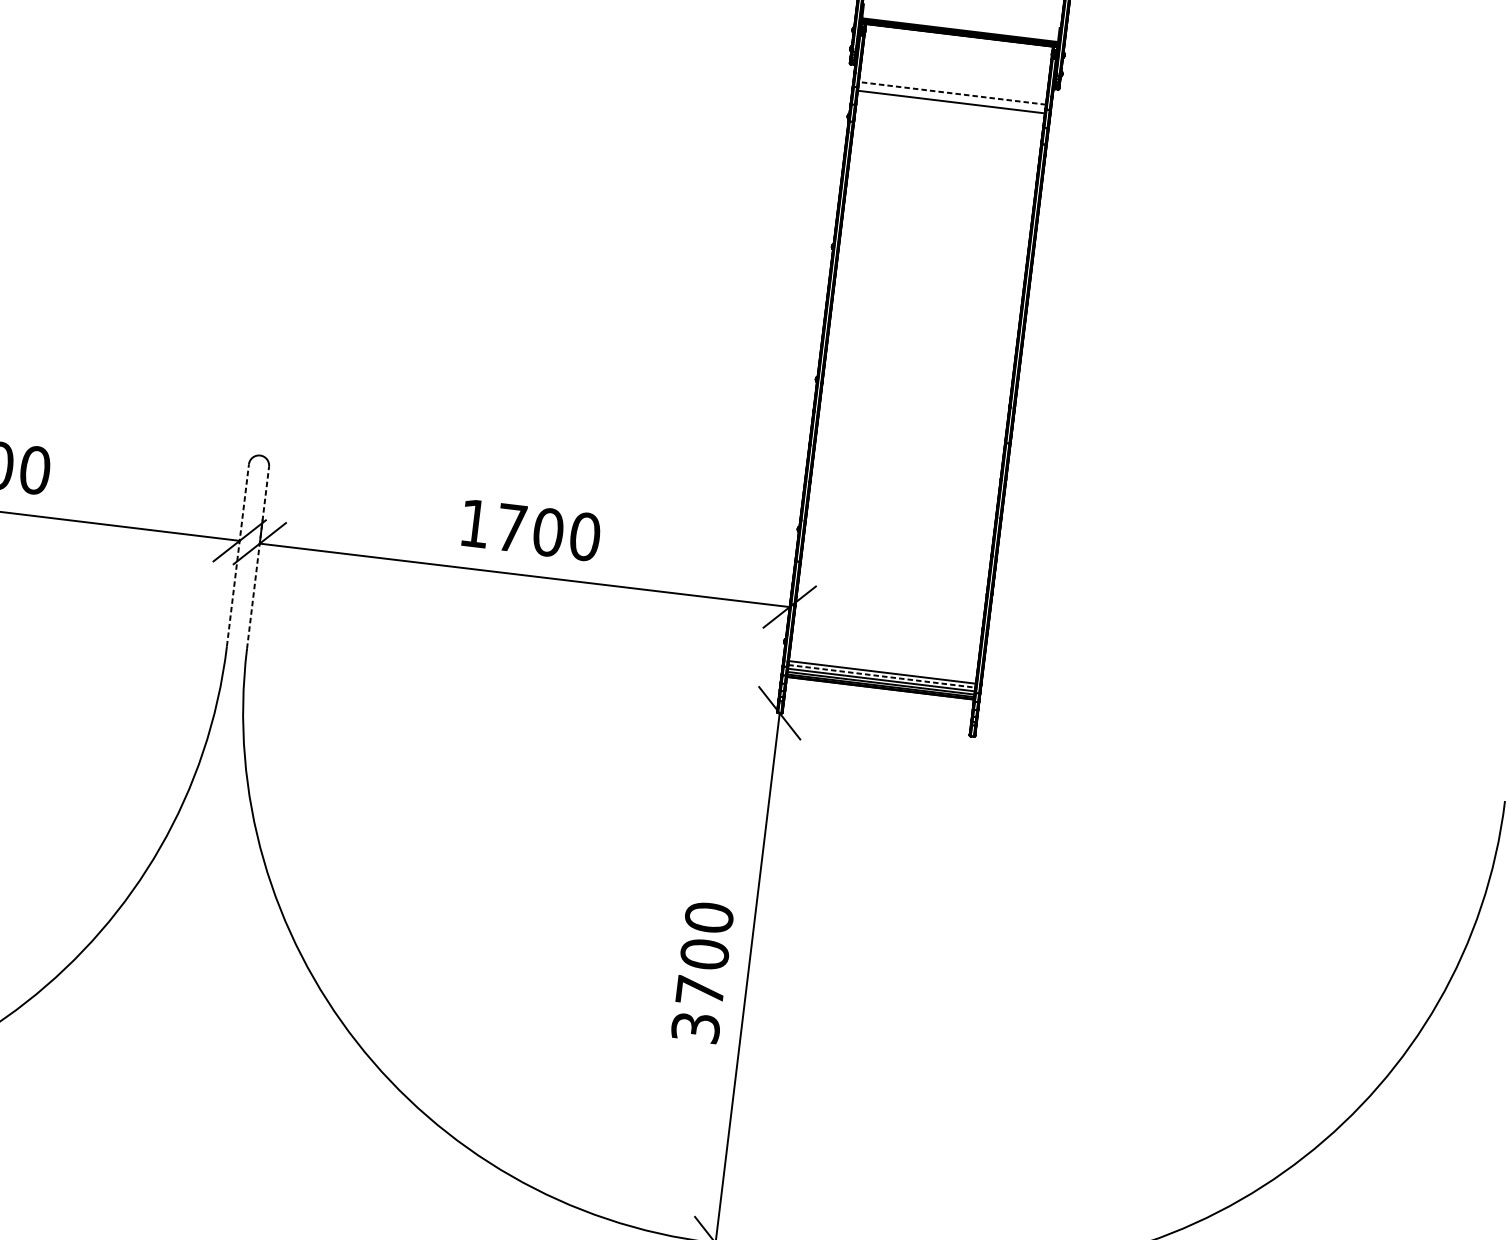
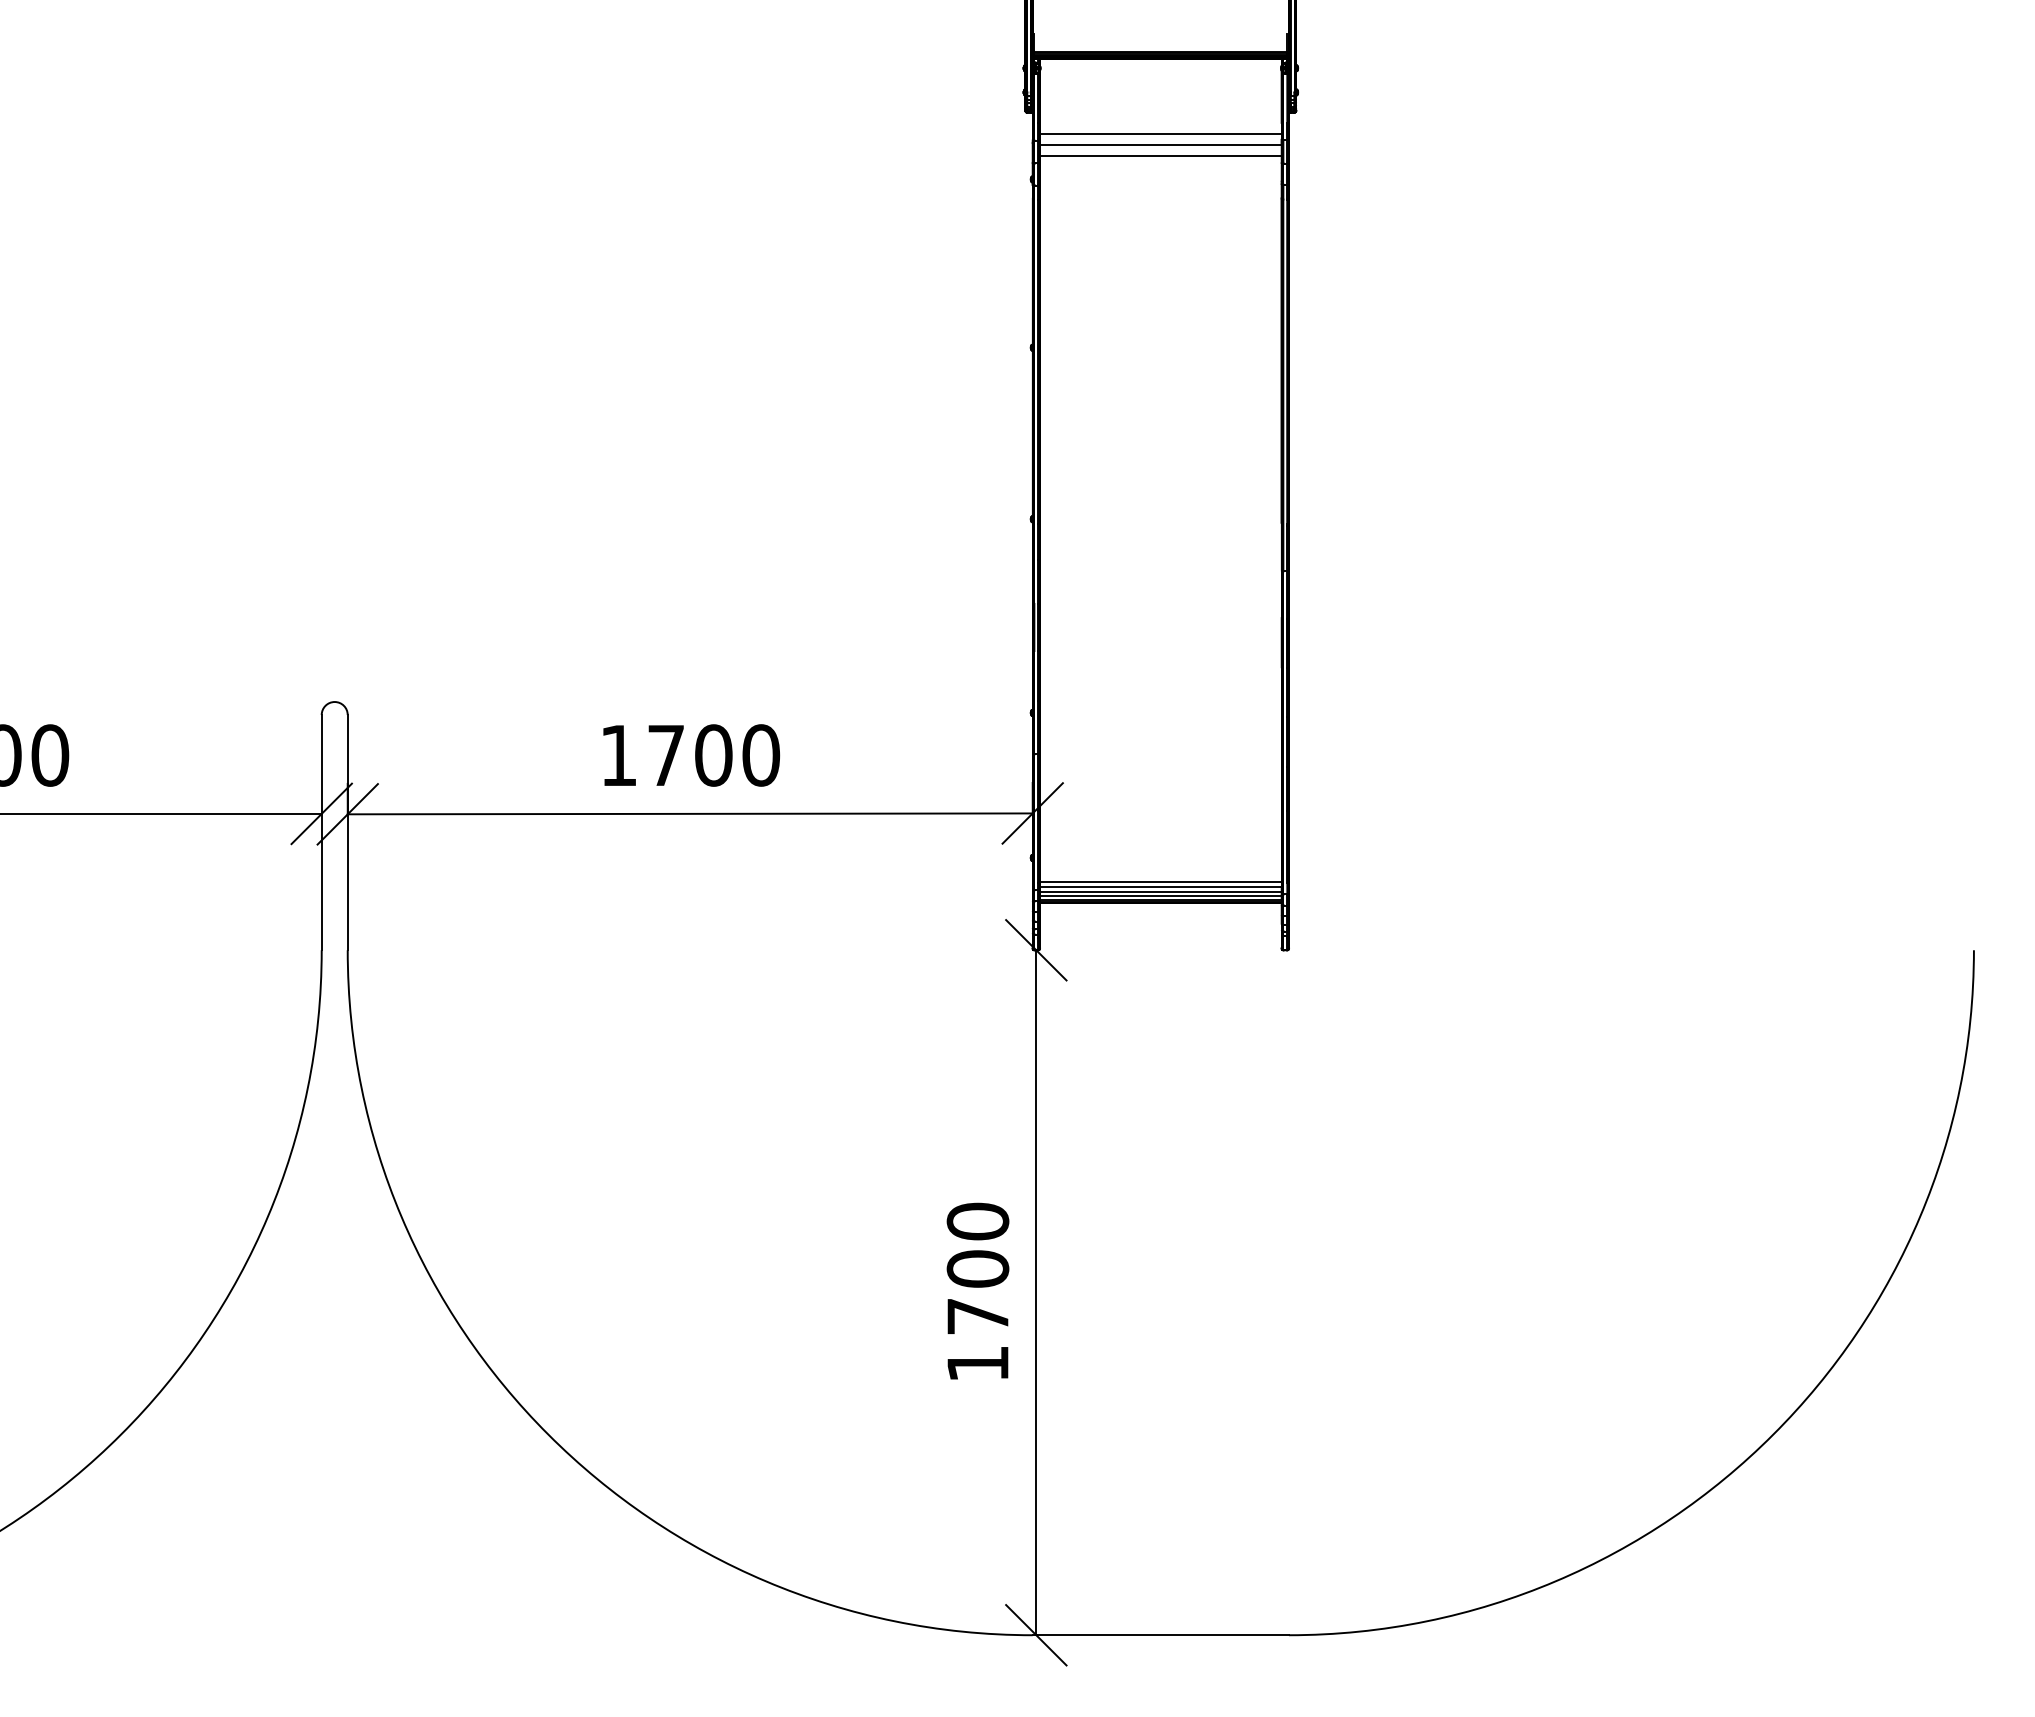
line: (952, 93) -> (1160, 133), dashed -> solid
line: (950, 110) -> (1160, 155), added
line: (237, 555) -> (321, 832), dashed -> solid
line: (257, 557) -> (347, 832), dashed -> solid
line: (881, 676) -> (1160, 887), dashed -> solid
text: (695, 1027) -> (977, 1363), 3700 -> 1700

